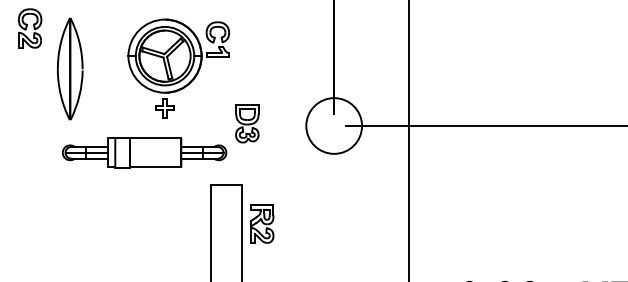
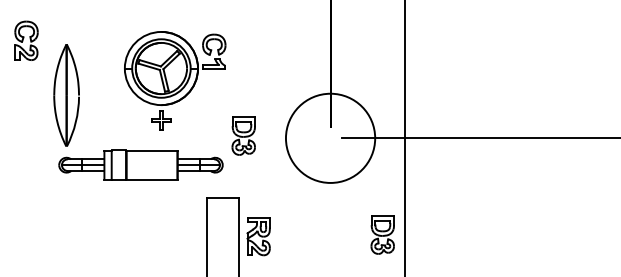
part: (69, 68) -> (65, 94), moved
circle: (334, 125) -> (330, 137), size x1.6
part: (386, 222) -> (382, 234), added

